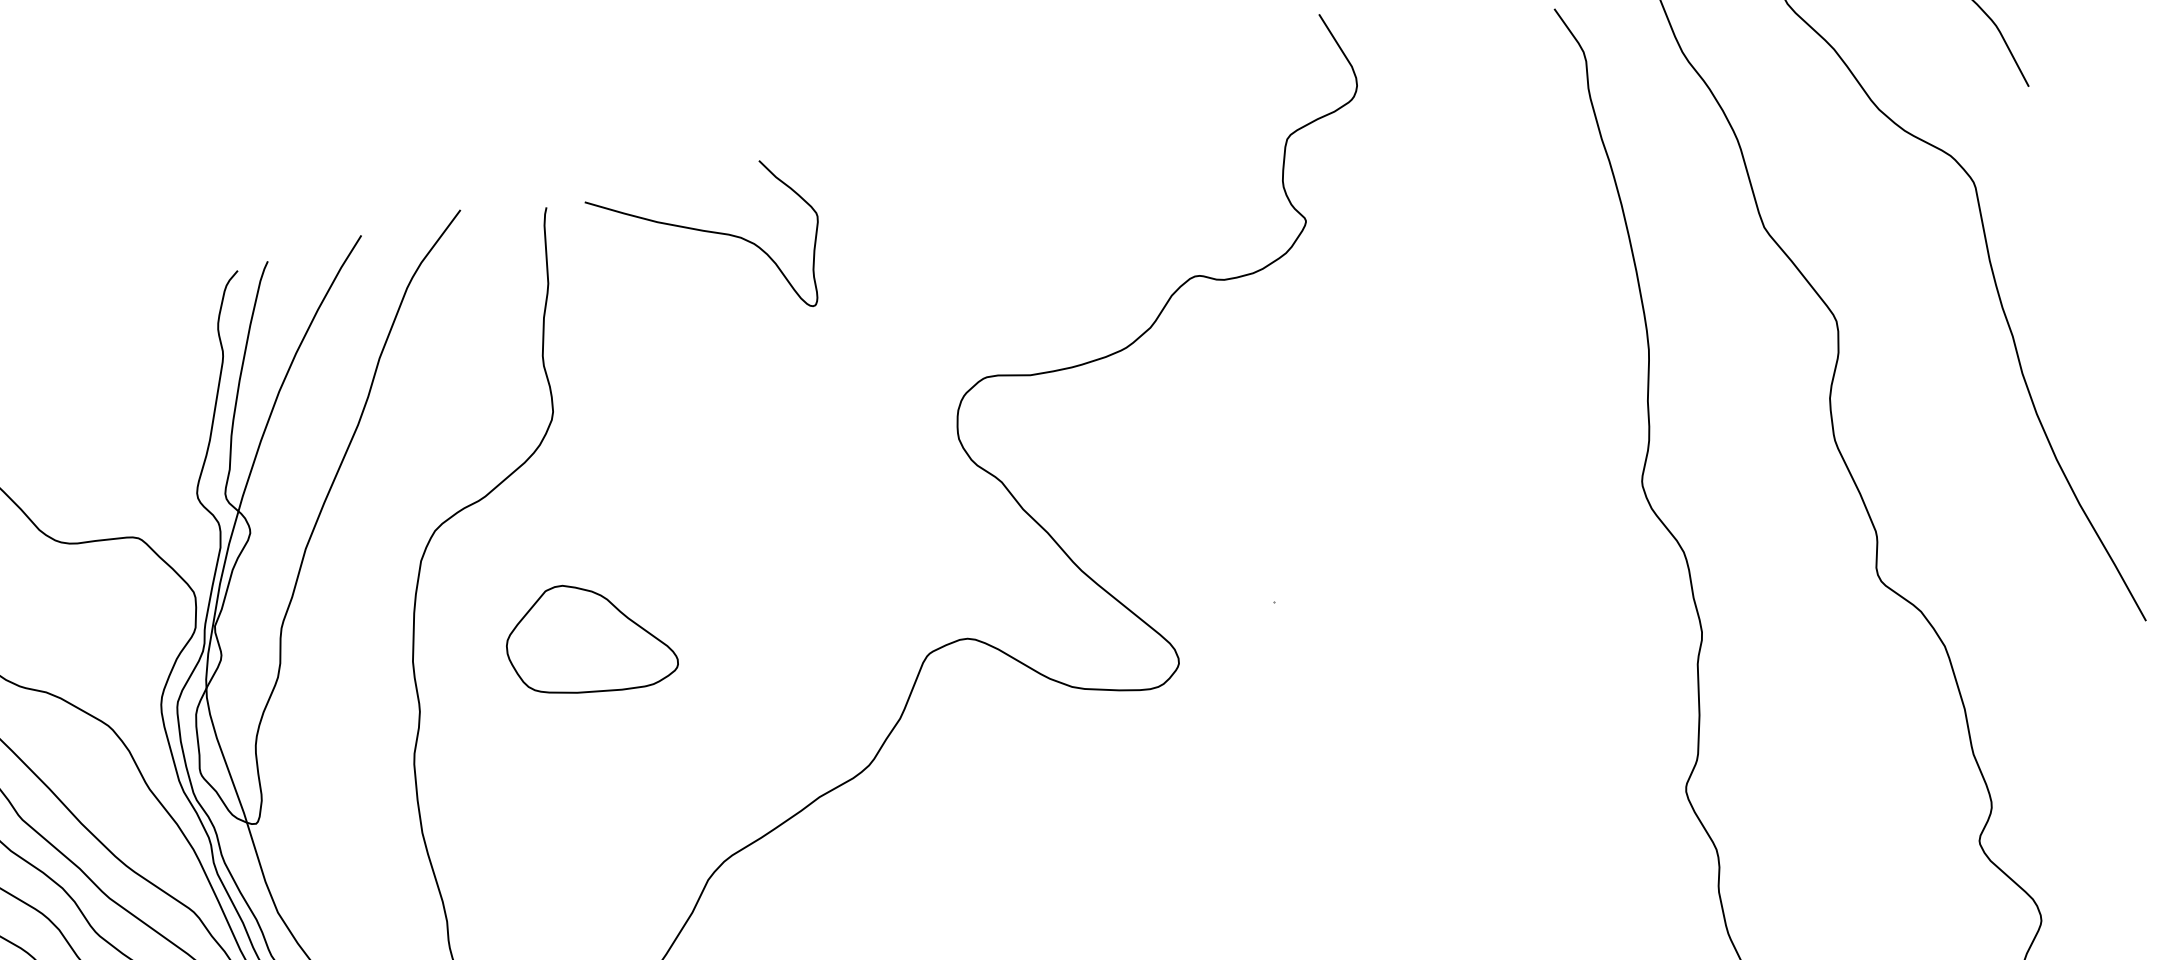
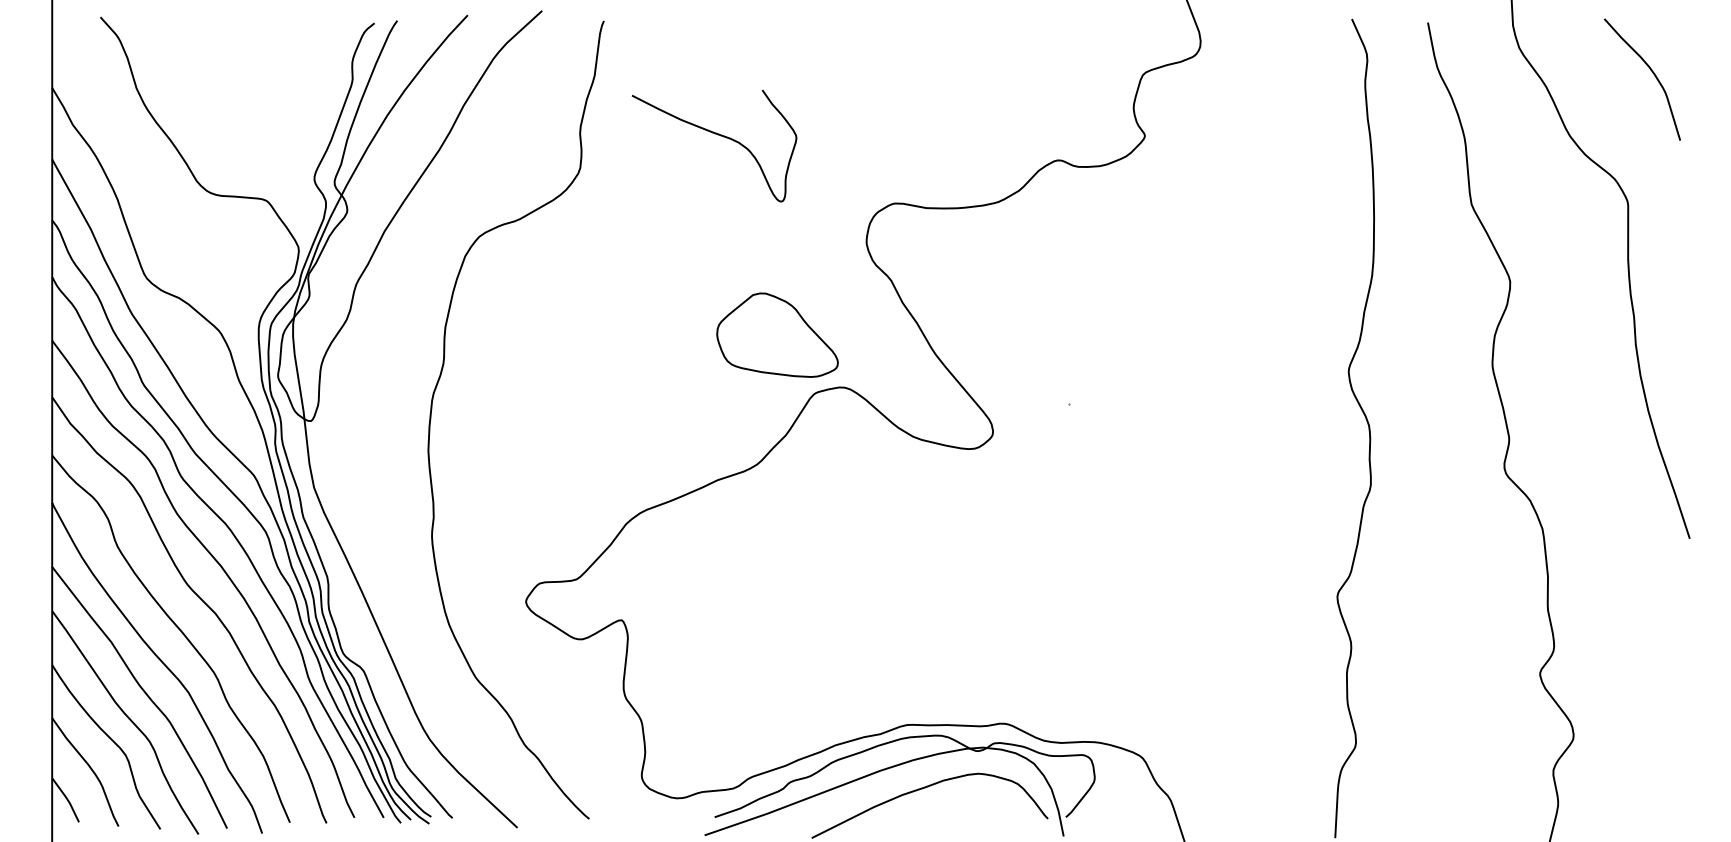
curve: (710, 233) -> (717, 135), moved
part: (588, 637) -> (777, 334), moved

